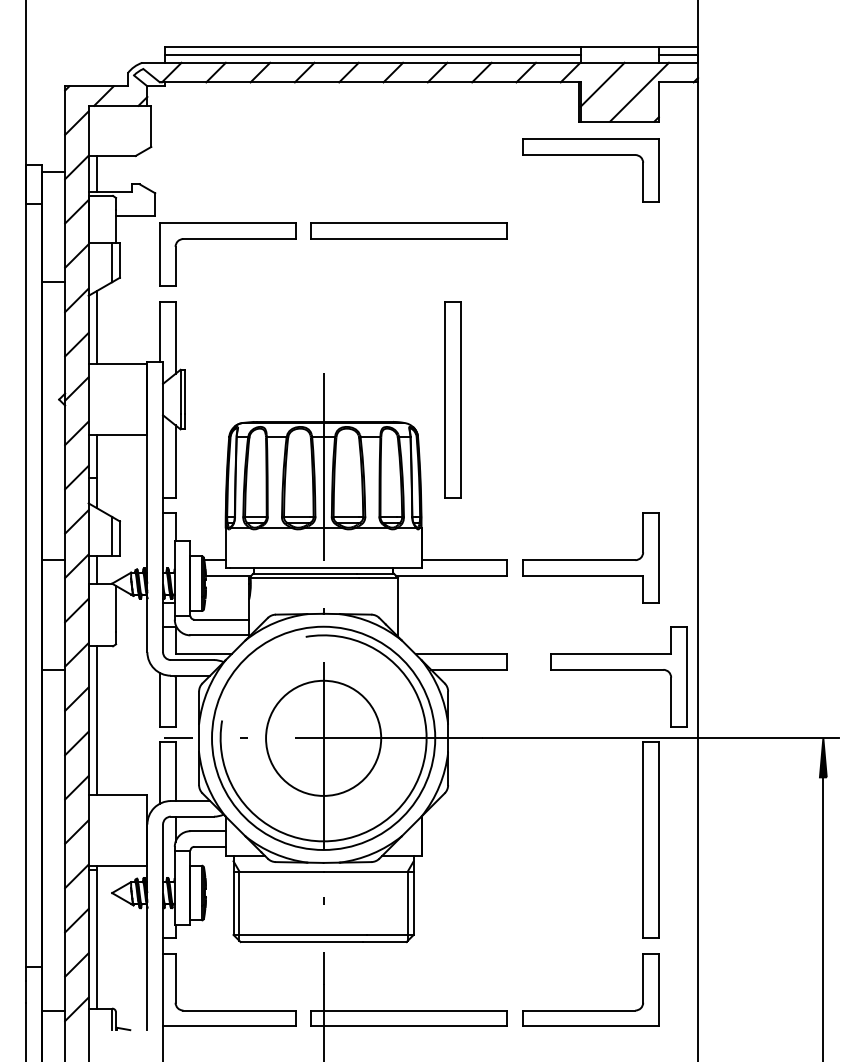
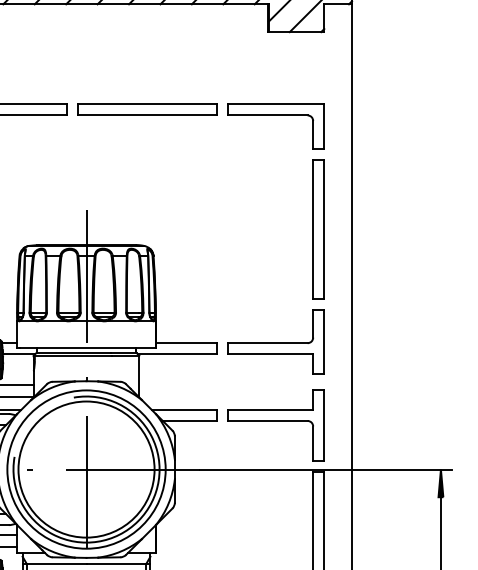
part: (590, 155) -> (275, 115), moved
part: (452, 399) -> (318, 229), moved
part: (618, 676) -> (275, 425), moved
circle: (323, 738) -> (86, 469), size x1.67

